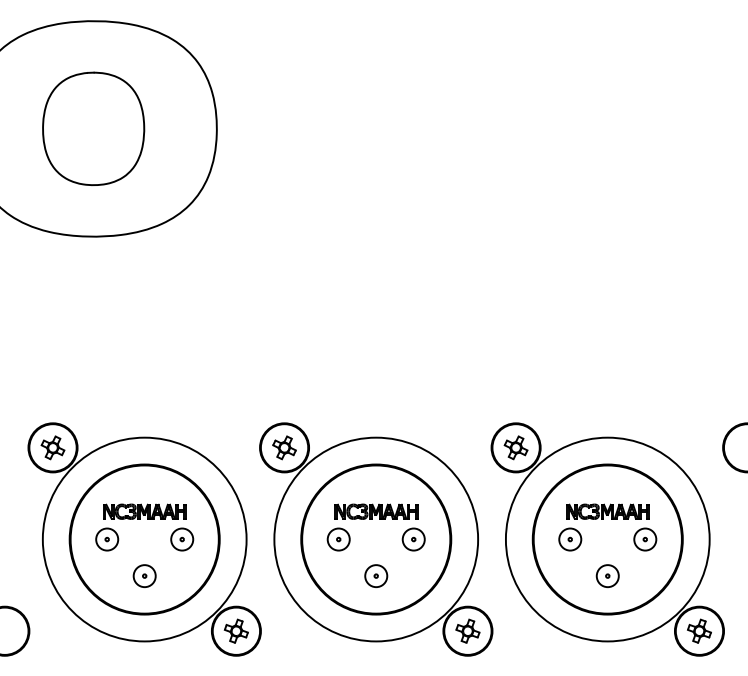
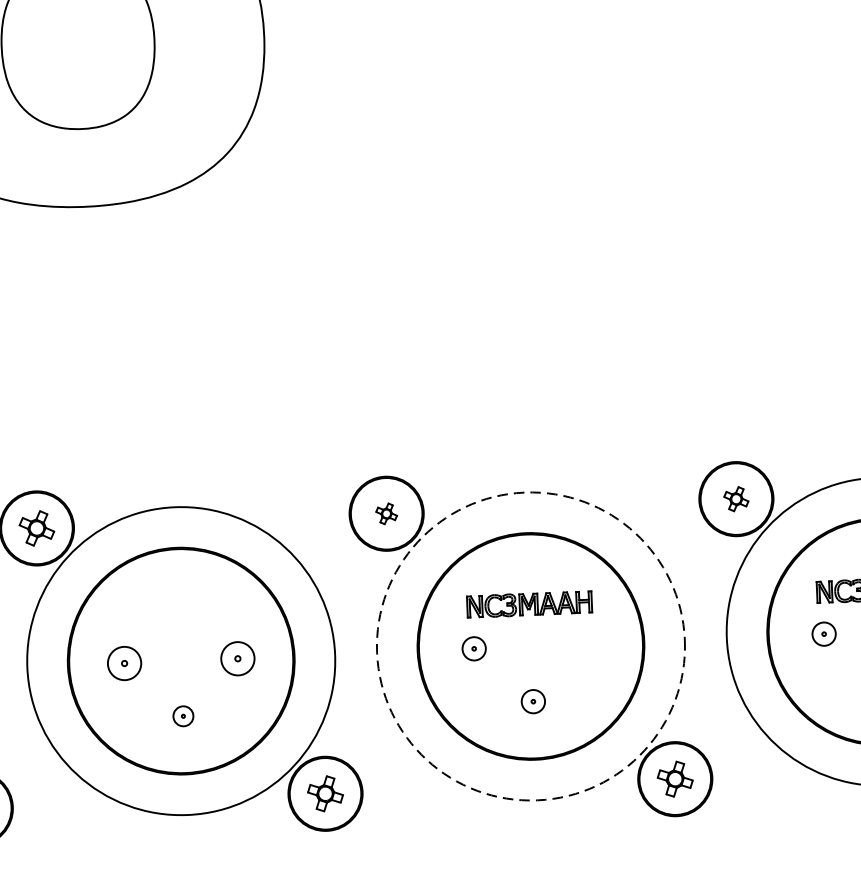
part: (284, 447) -> (386, 513), size x0.6
part: (515, 447) -> (735, 498), size x0.7
part: (144, 511) -> (179, 618), removed
part: (338, 539) -> (473, 648), size x0.7
circle: (376, 539) -> (531, 646), solid -> dashed
part: (413, 539) -> (587, 644), removed
part: (570, 539) -> (824, 634), size x0.7
part: (144, 575) -> (183, 715), size x0.6
part: (376, 575) -> (533, 700), size x0.7

